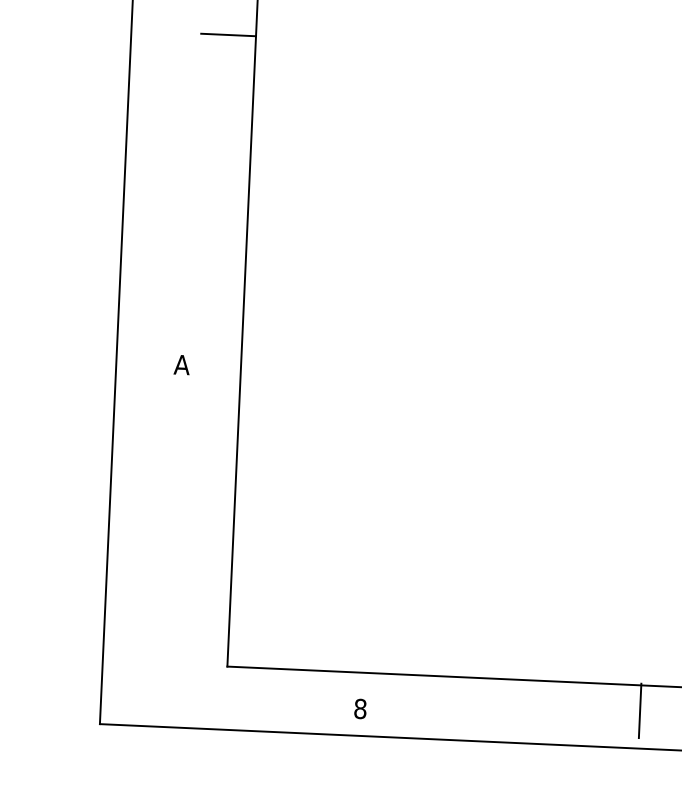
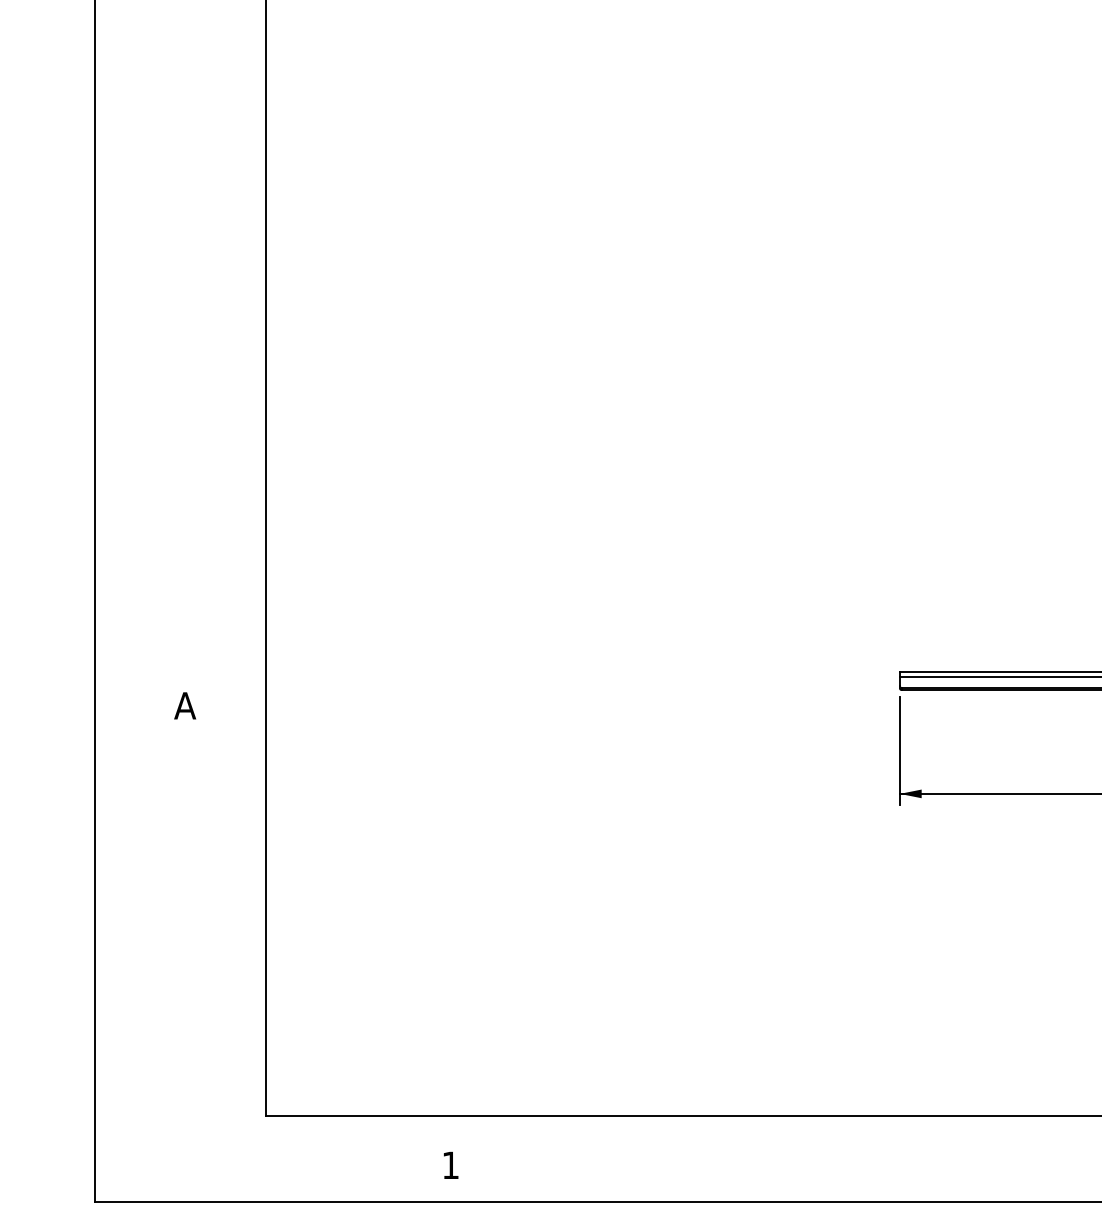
line: (228, 34) -> (228, 251), removed
text: (360, 709) -> (450, 1165), 8 -> 1
line: (640, 710) -> (833, 1150), removed

